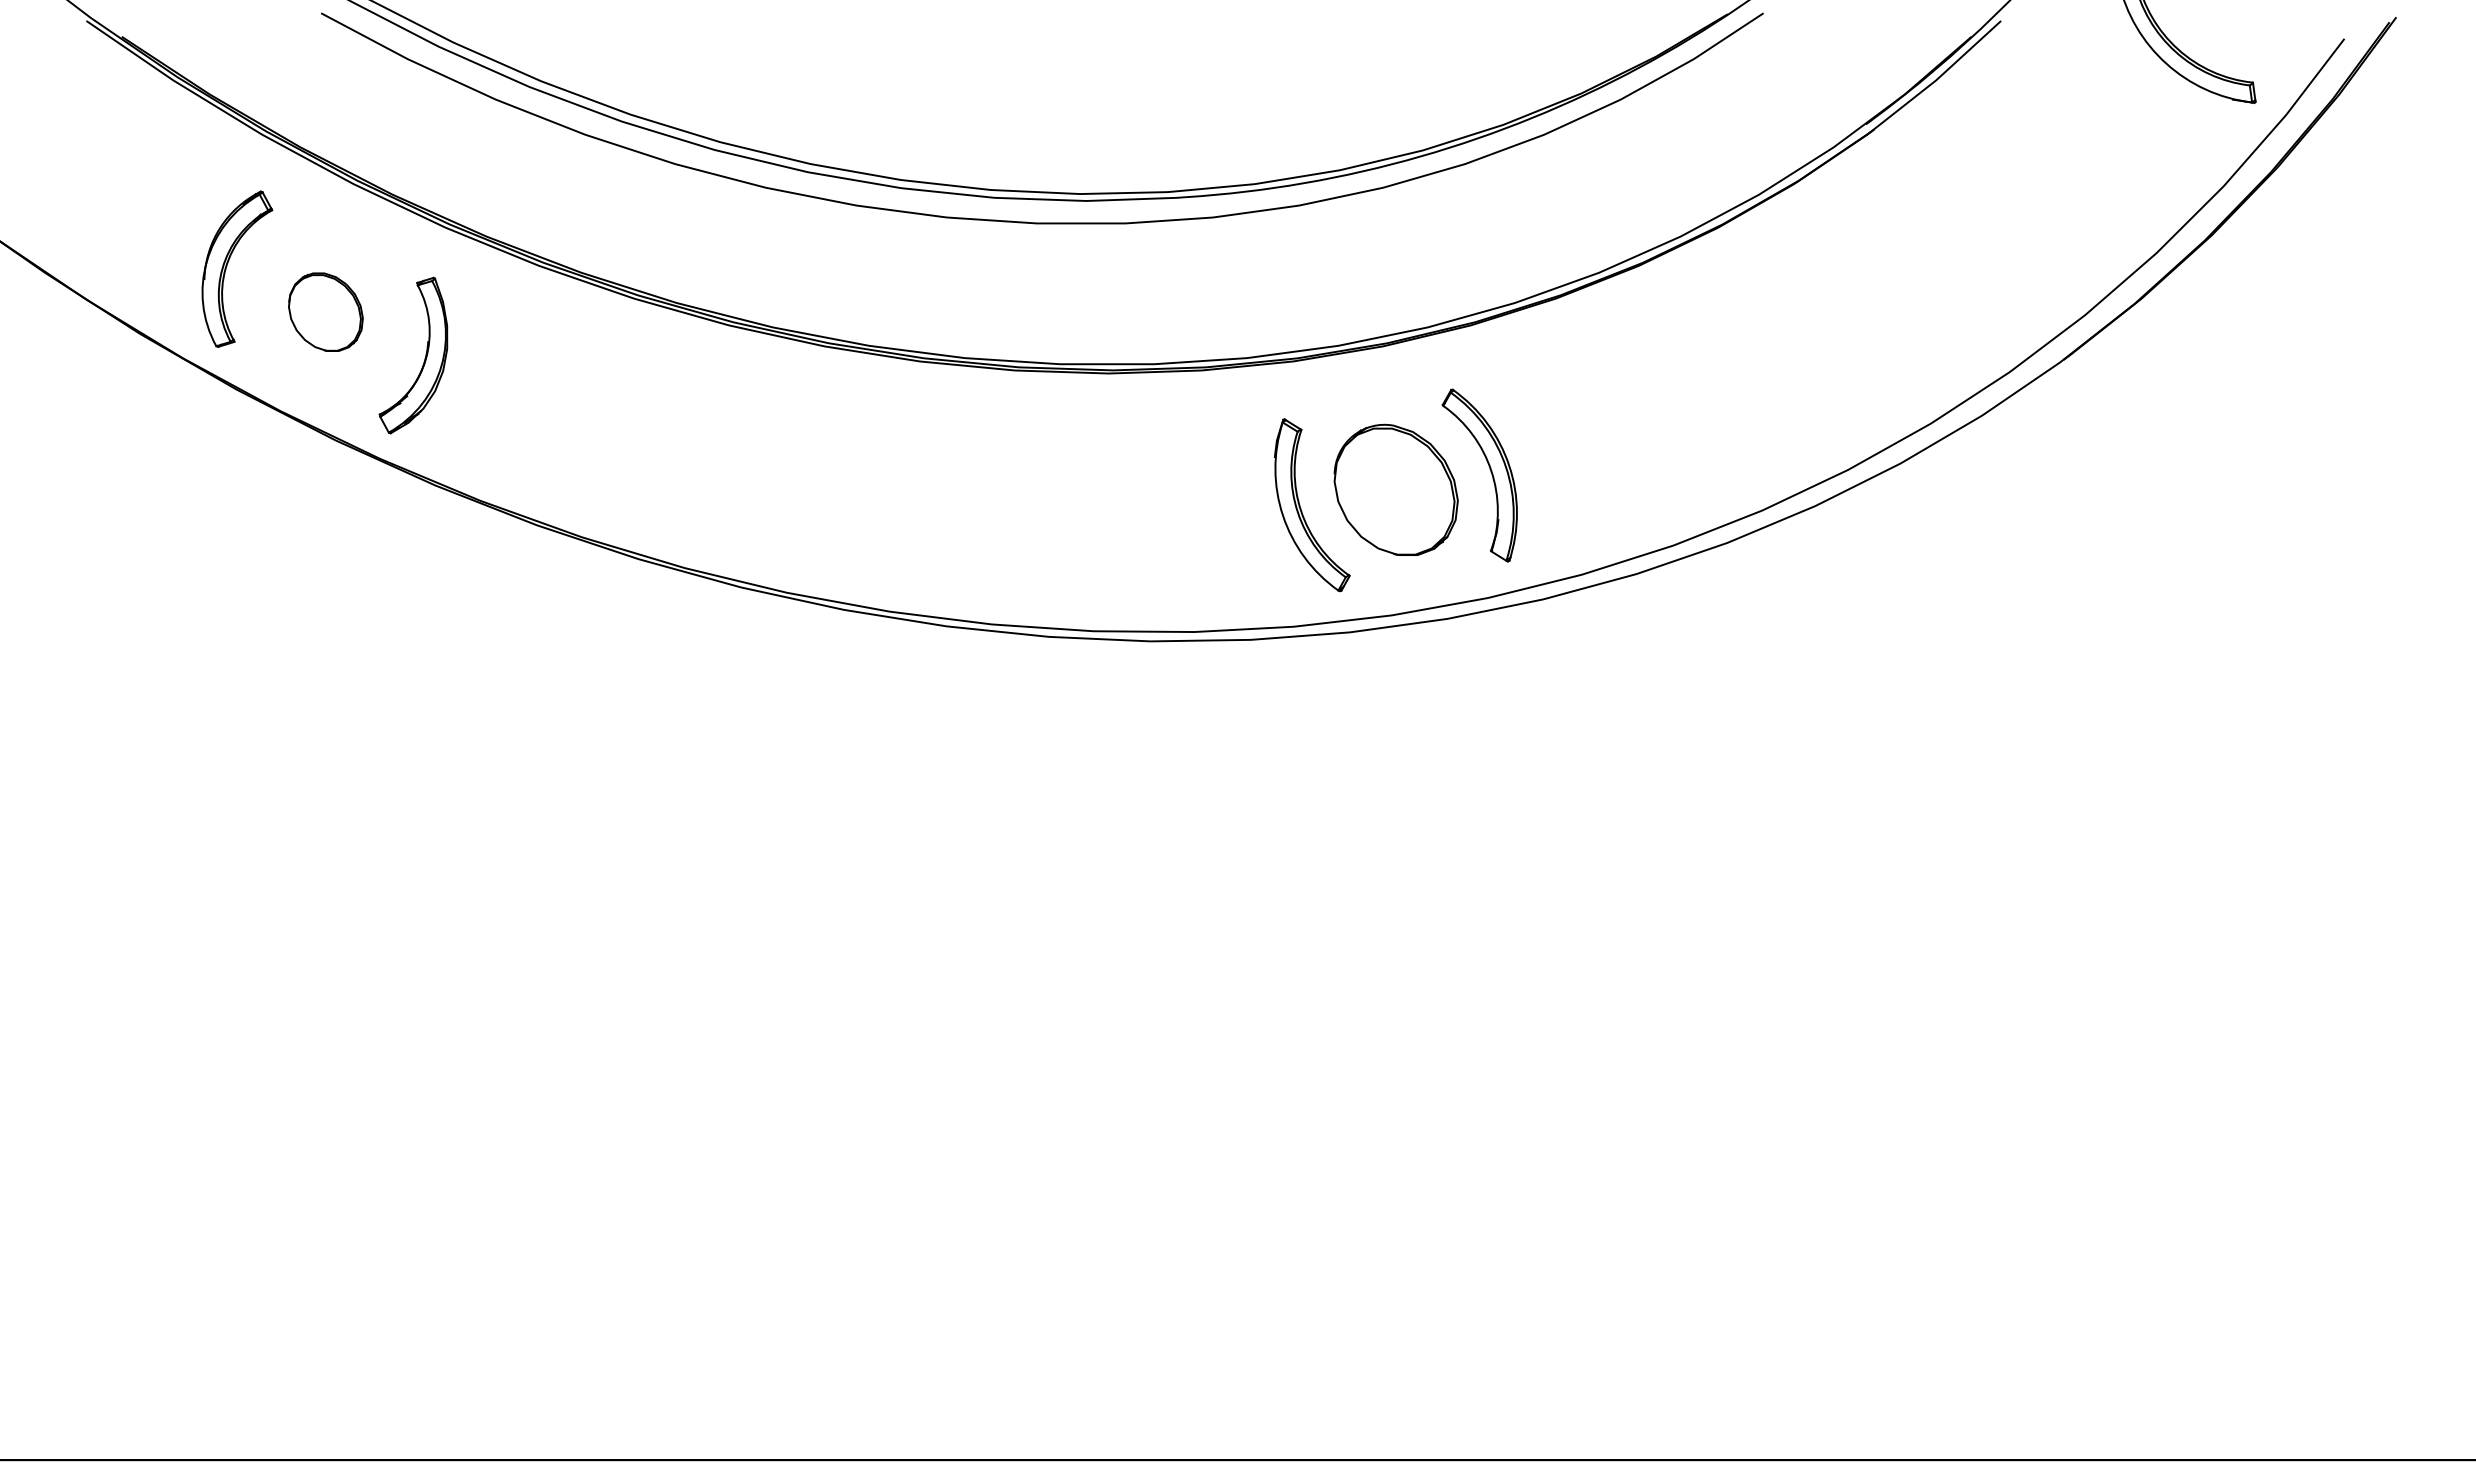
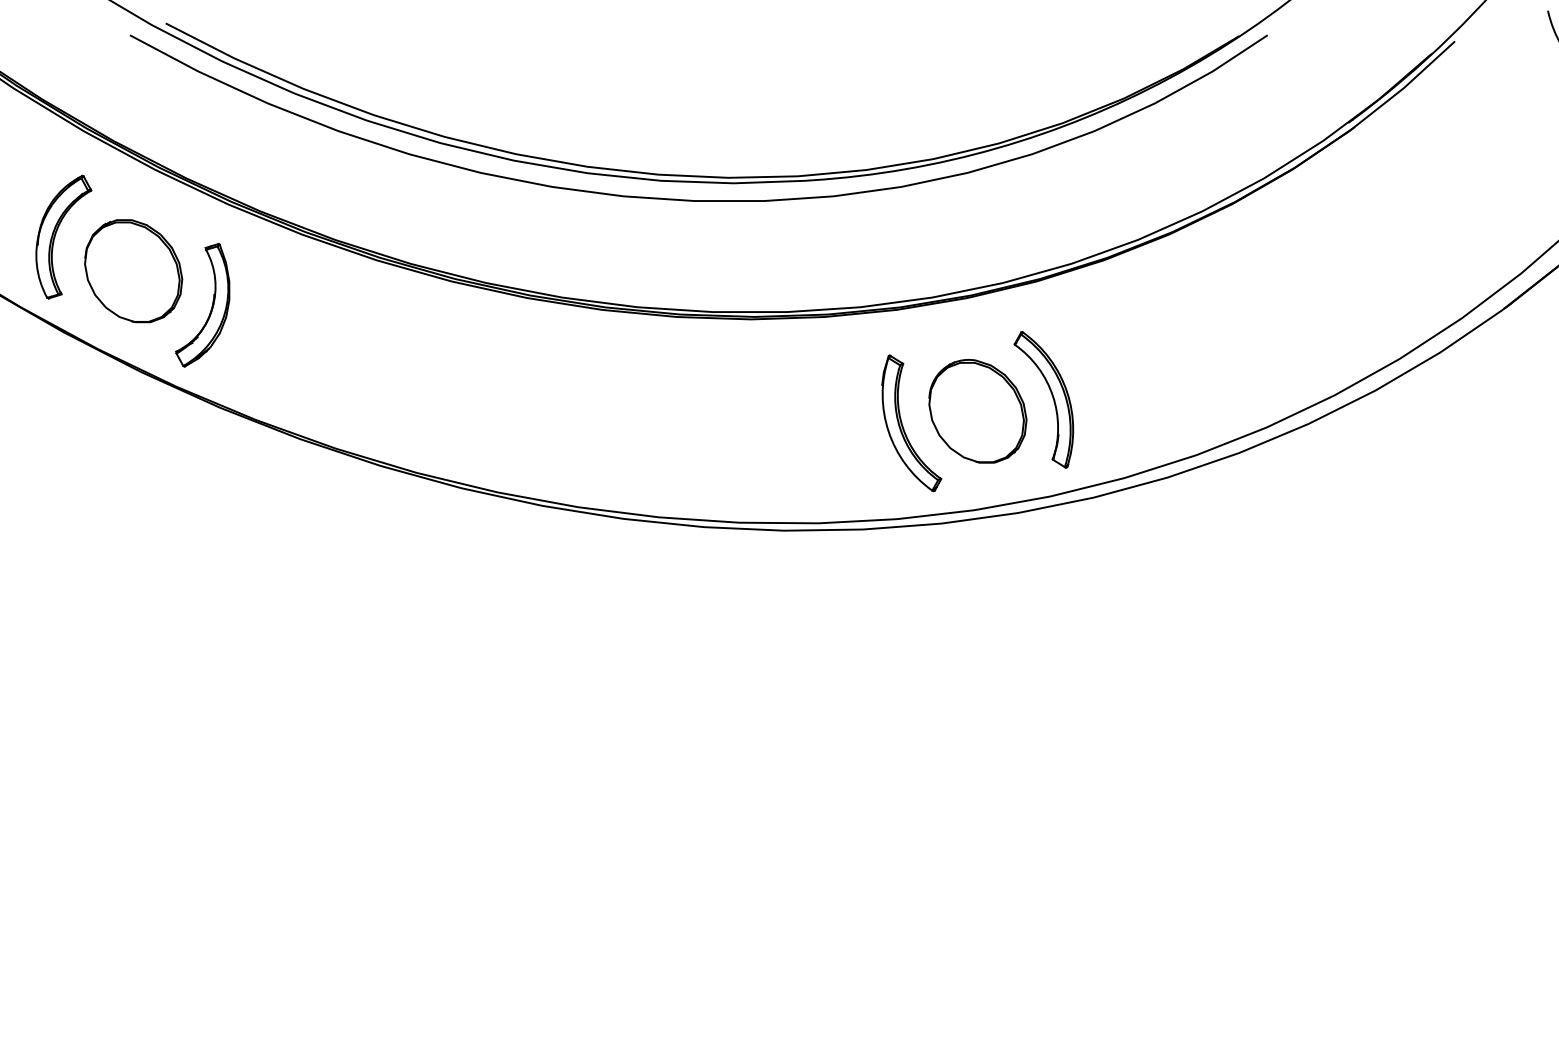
part: (325, 311) -> (133, 270), size x1.67

